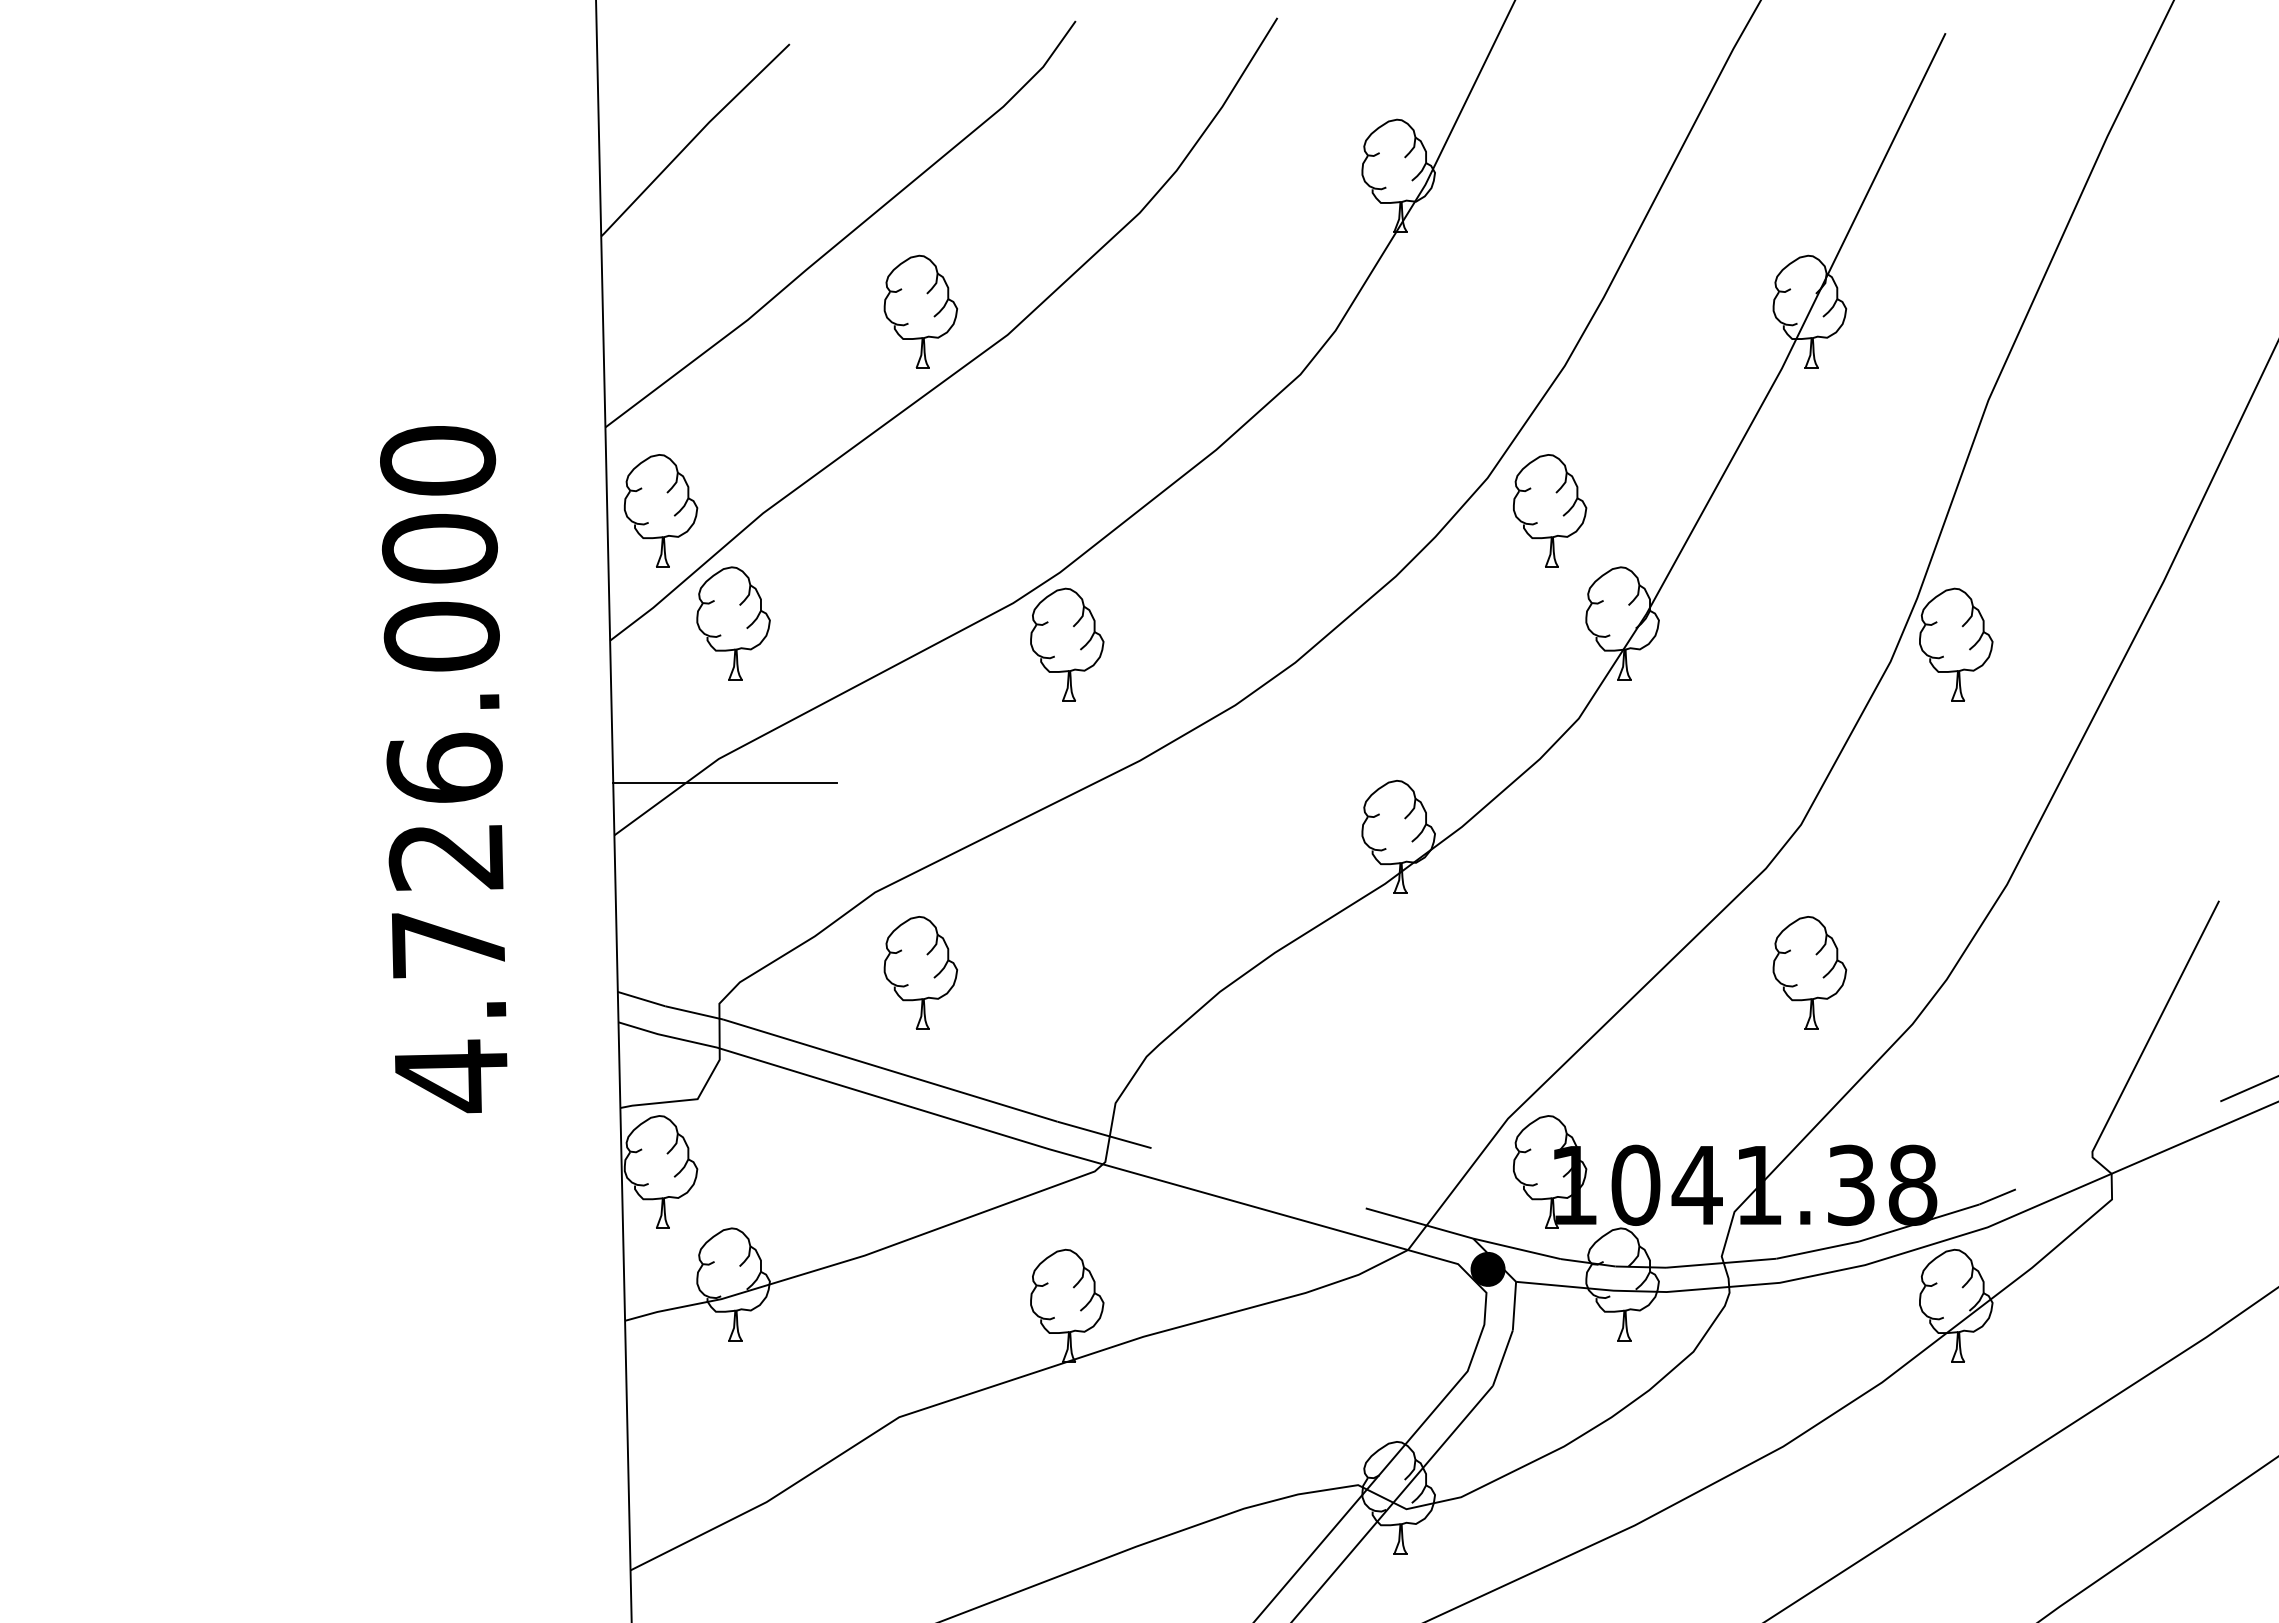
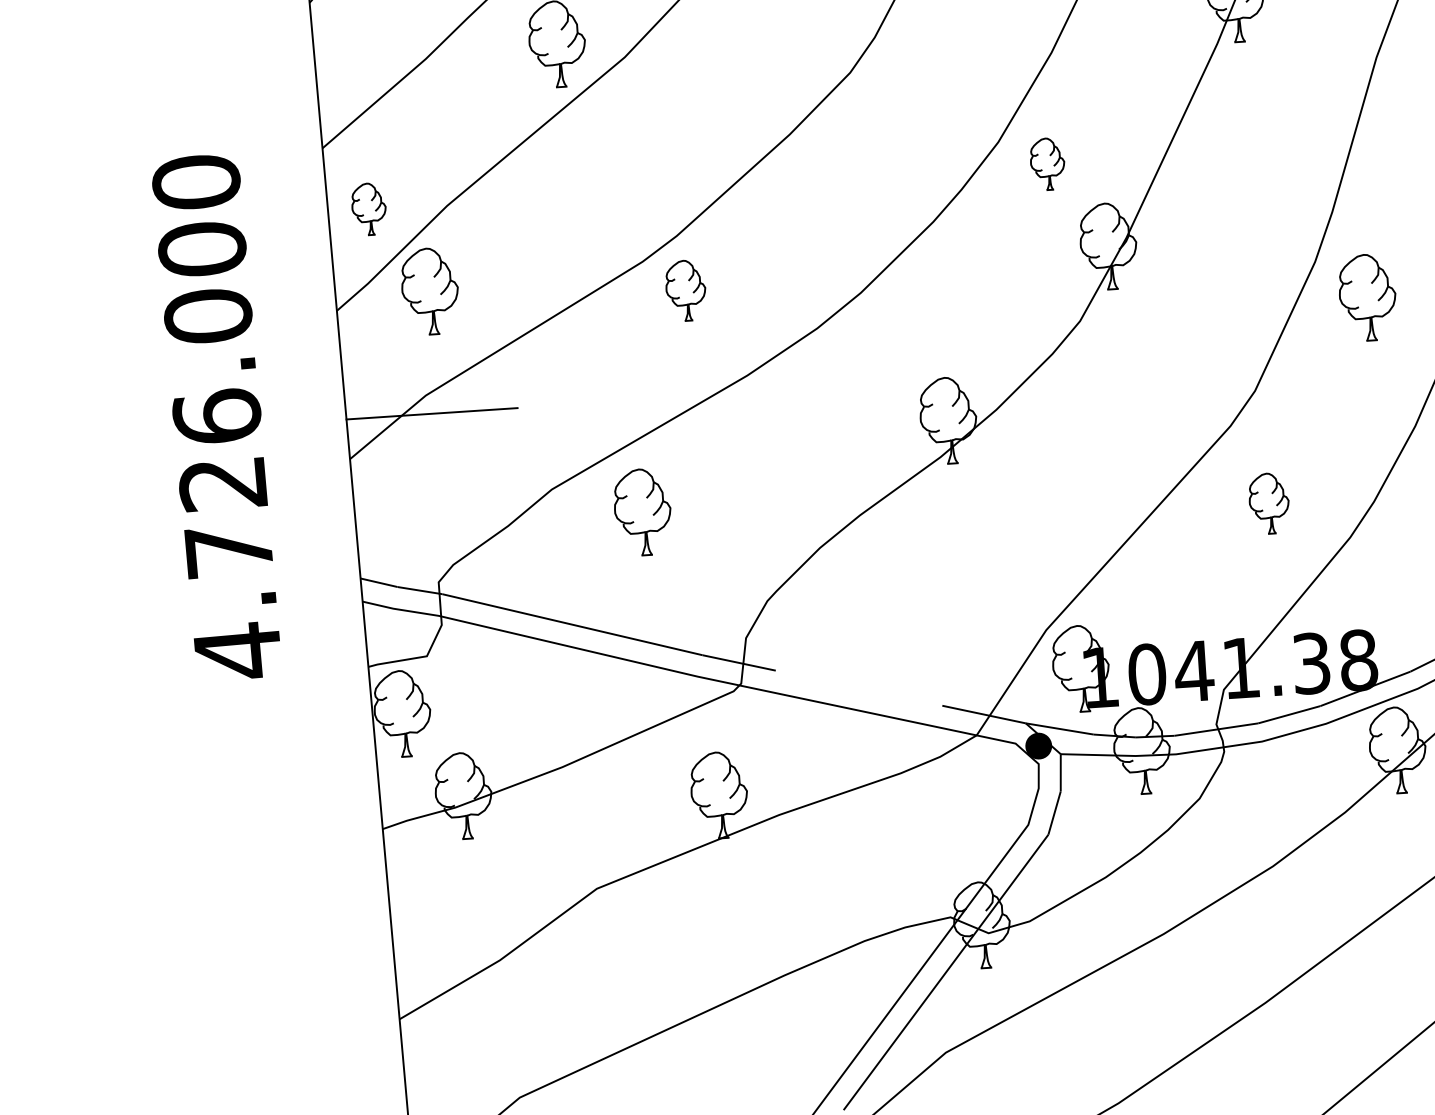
part: (660, 510) -> (368, 208), size x0.6
part: (1550, 510) -> (1047, 163), size x0.6
part: (1067, 644) -> (686, 290), size x0.7
part: (1956, 644) -> (1367, 297), moved
part: (920, 972) -> (642, 511), moved
part: (1809, 972) -> (1268, 503), size x0.7

